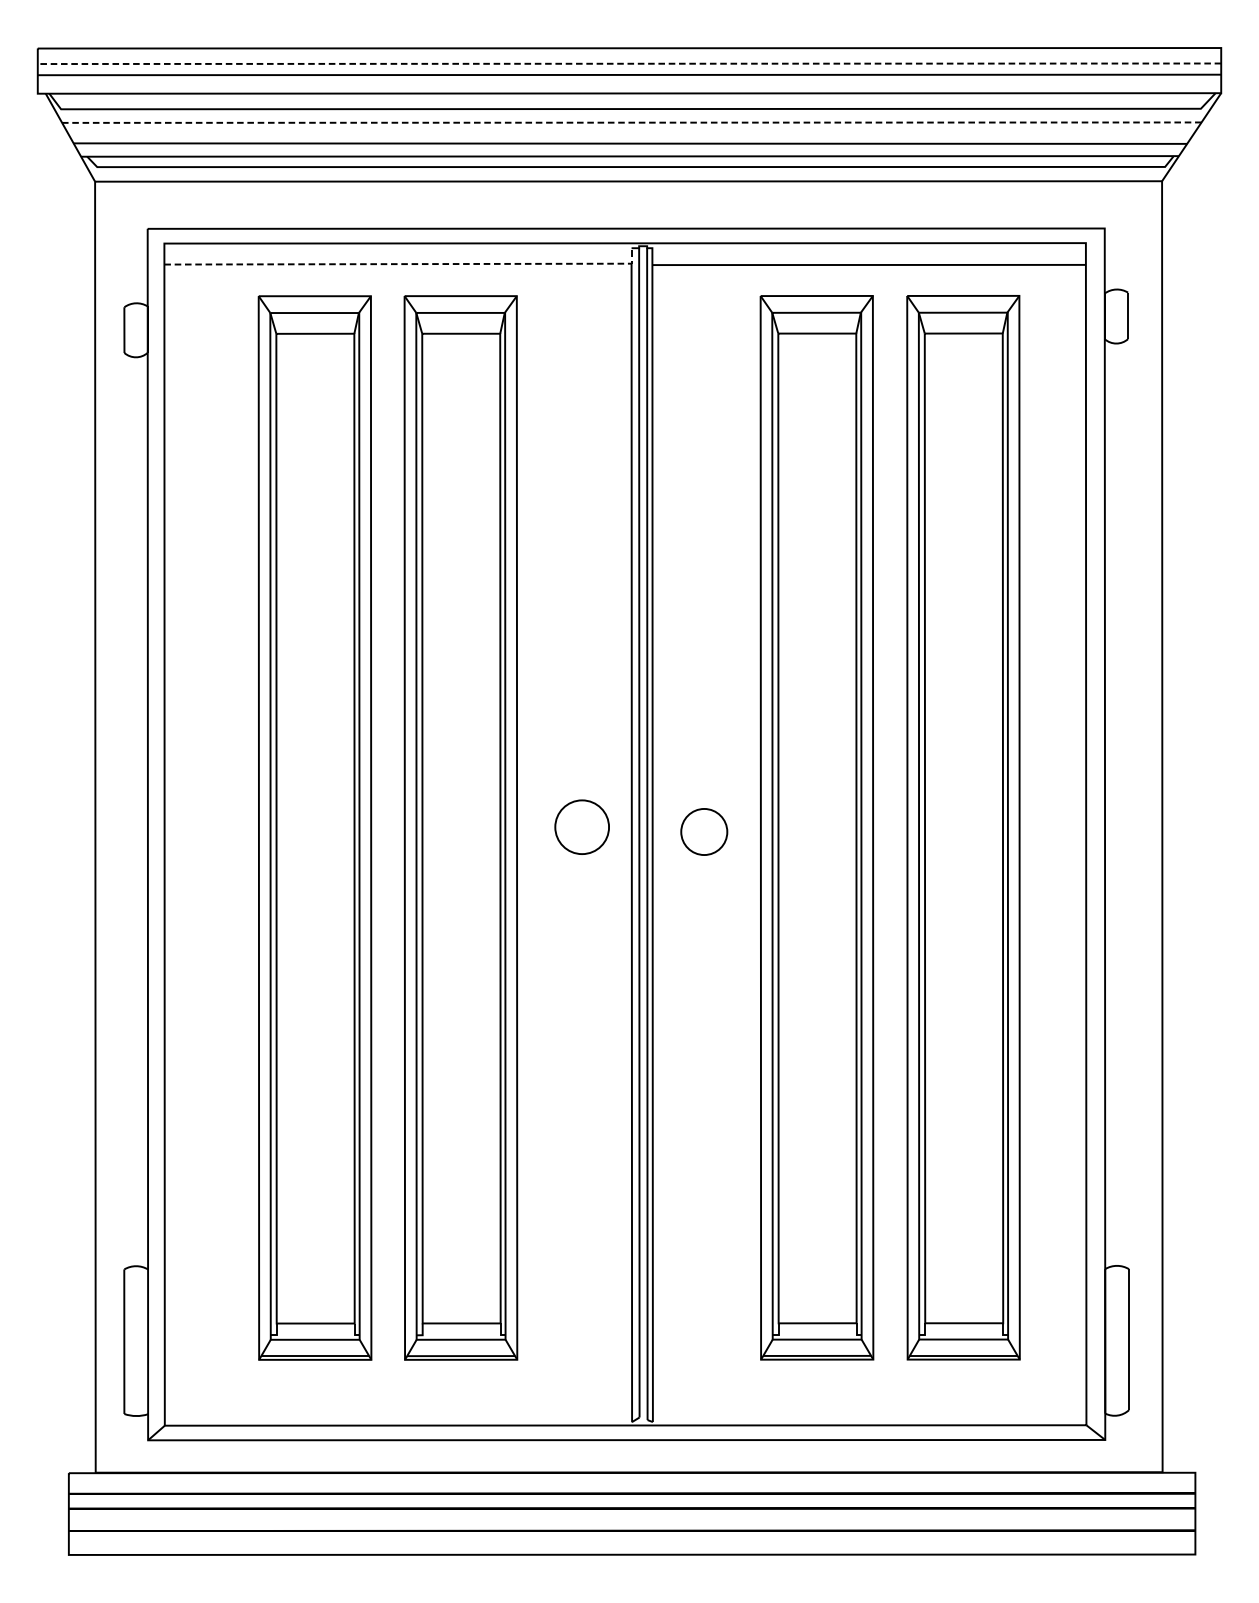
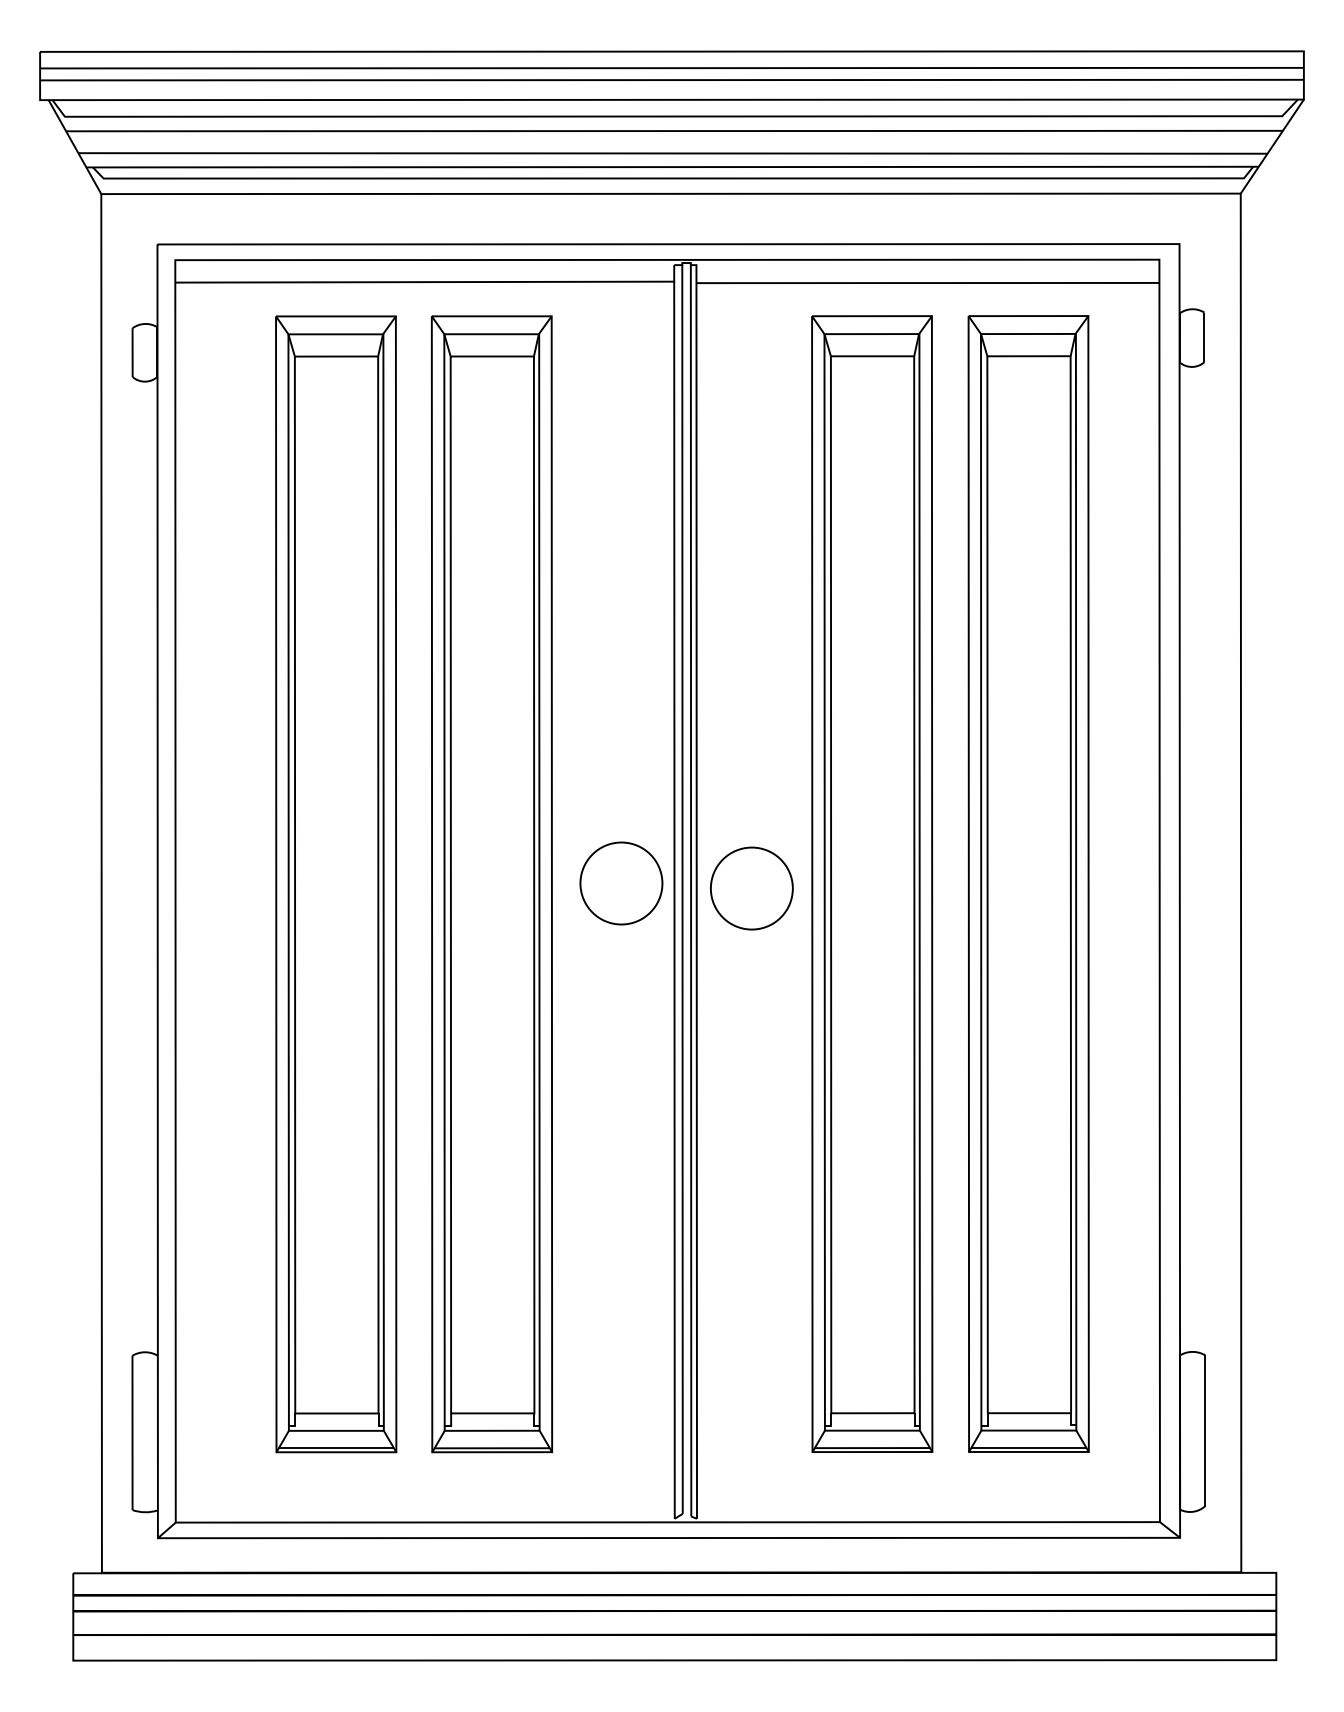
line: (629, 64) -> (672, 68), dashed -> solid
line: (631, 123) -> (674, 131), dashed -> solid
line: (407, 264) -> (434, 282), dashed -> solid
circle: (582, 827) -> (621, 883), size x1.43
circle: (703, 831) -> (751, 888), size x1.67

